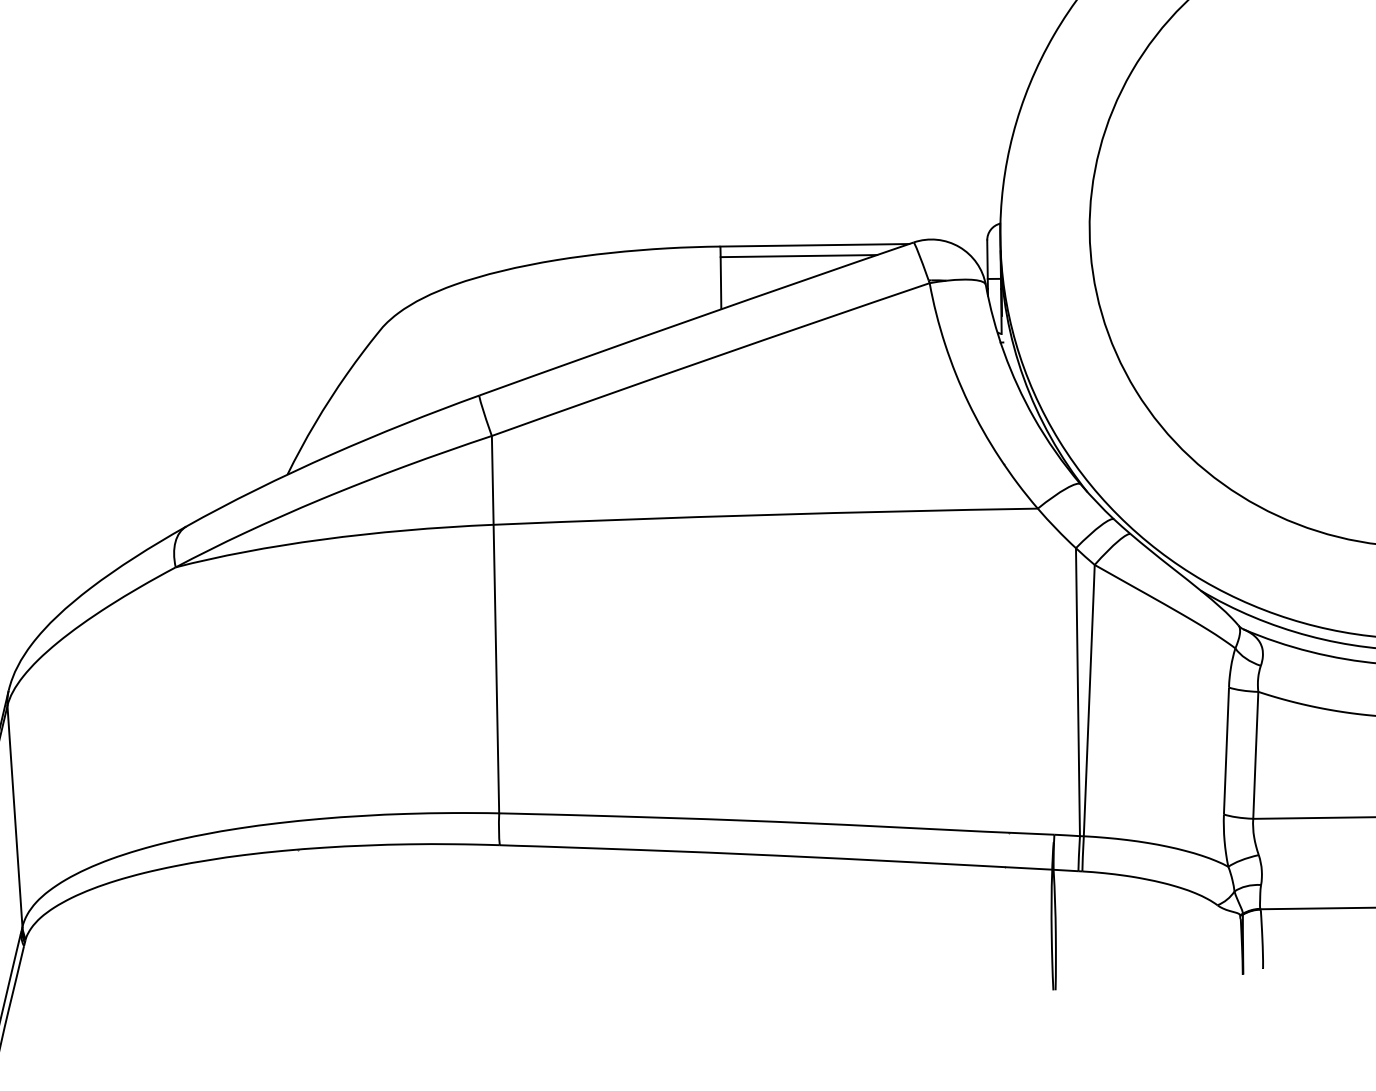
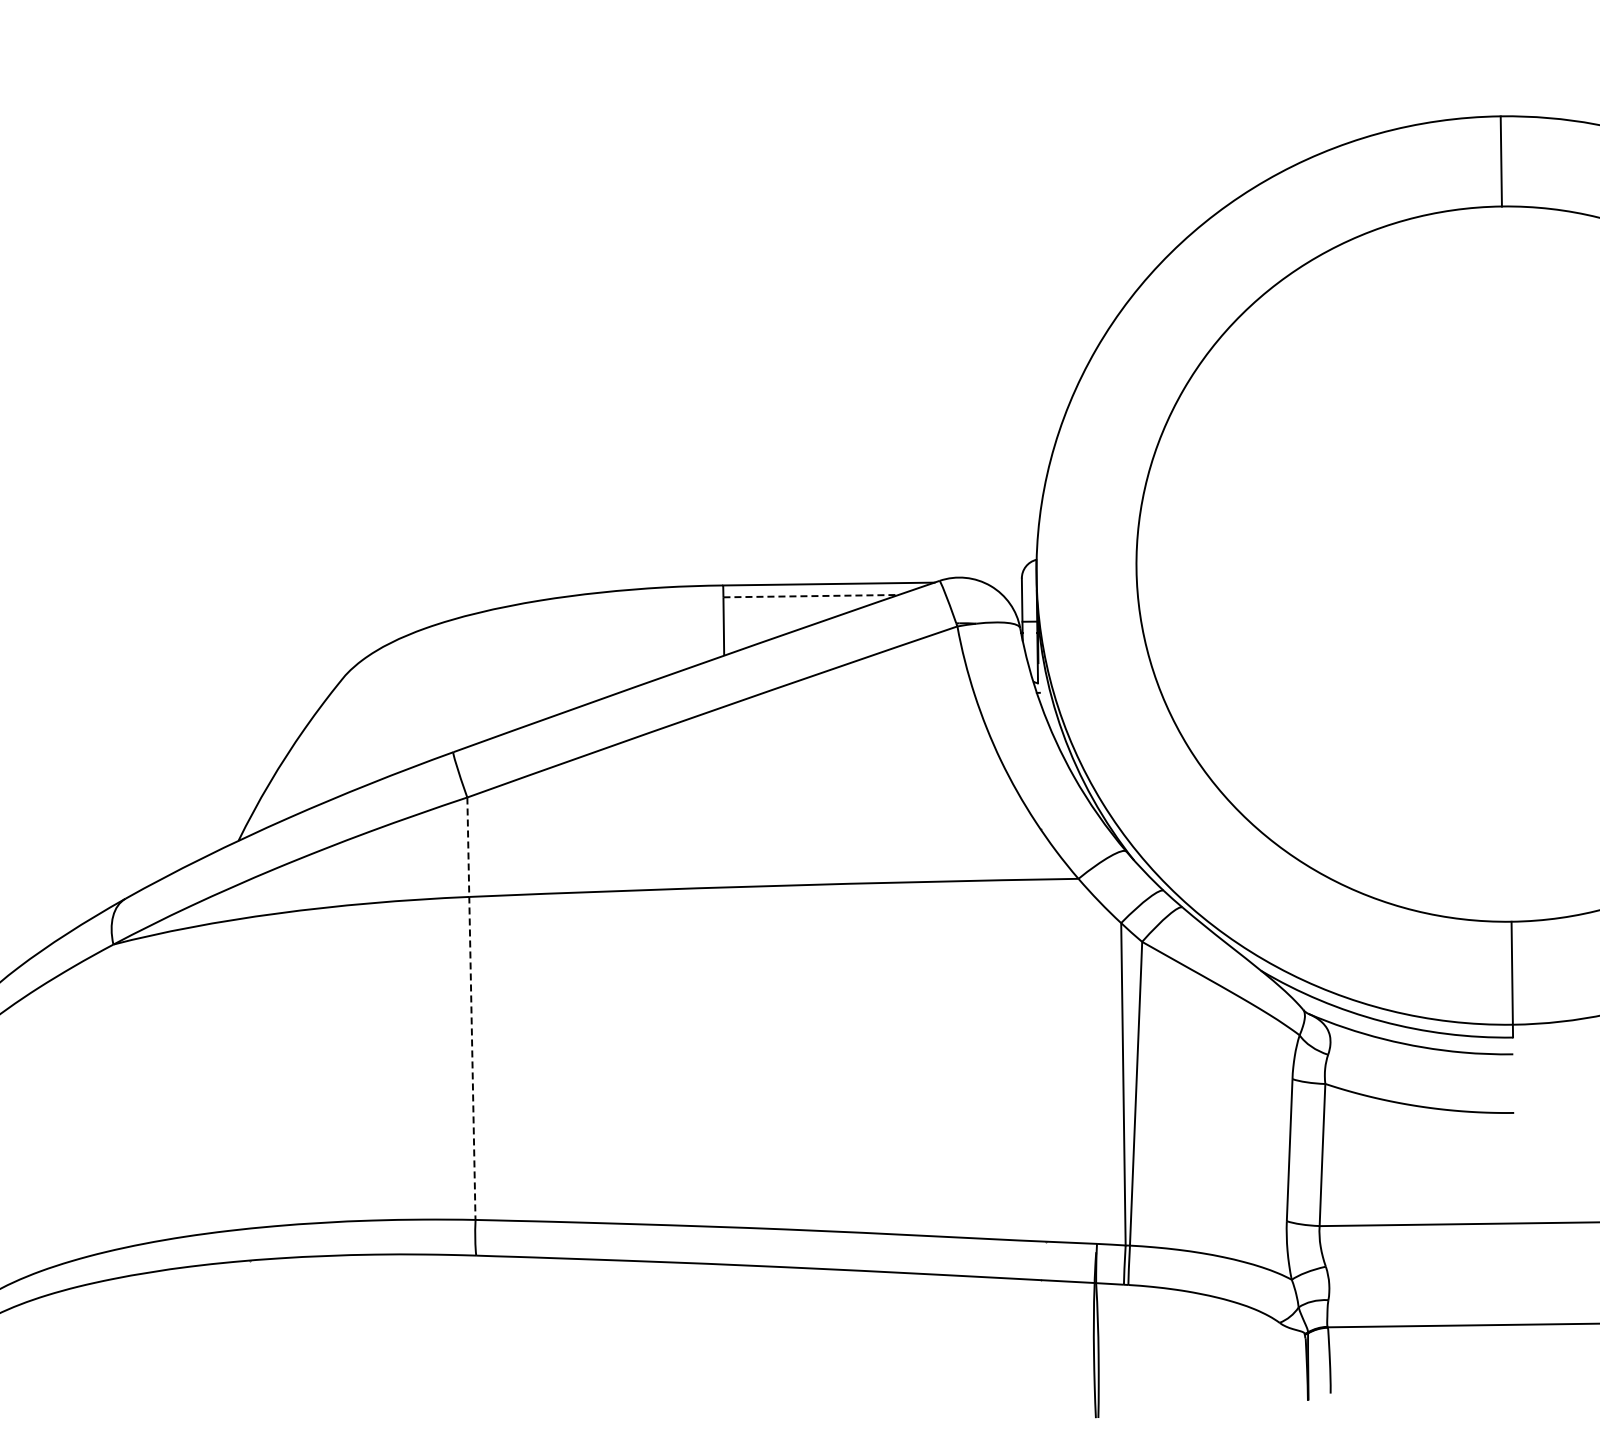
line: (799, 256) -> (811, 596), solid -> dashed
line: (495, 625) -> (471, 1009), solid -> dashed

